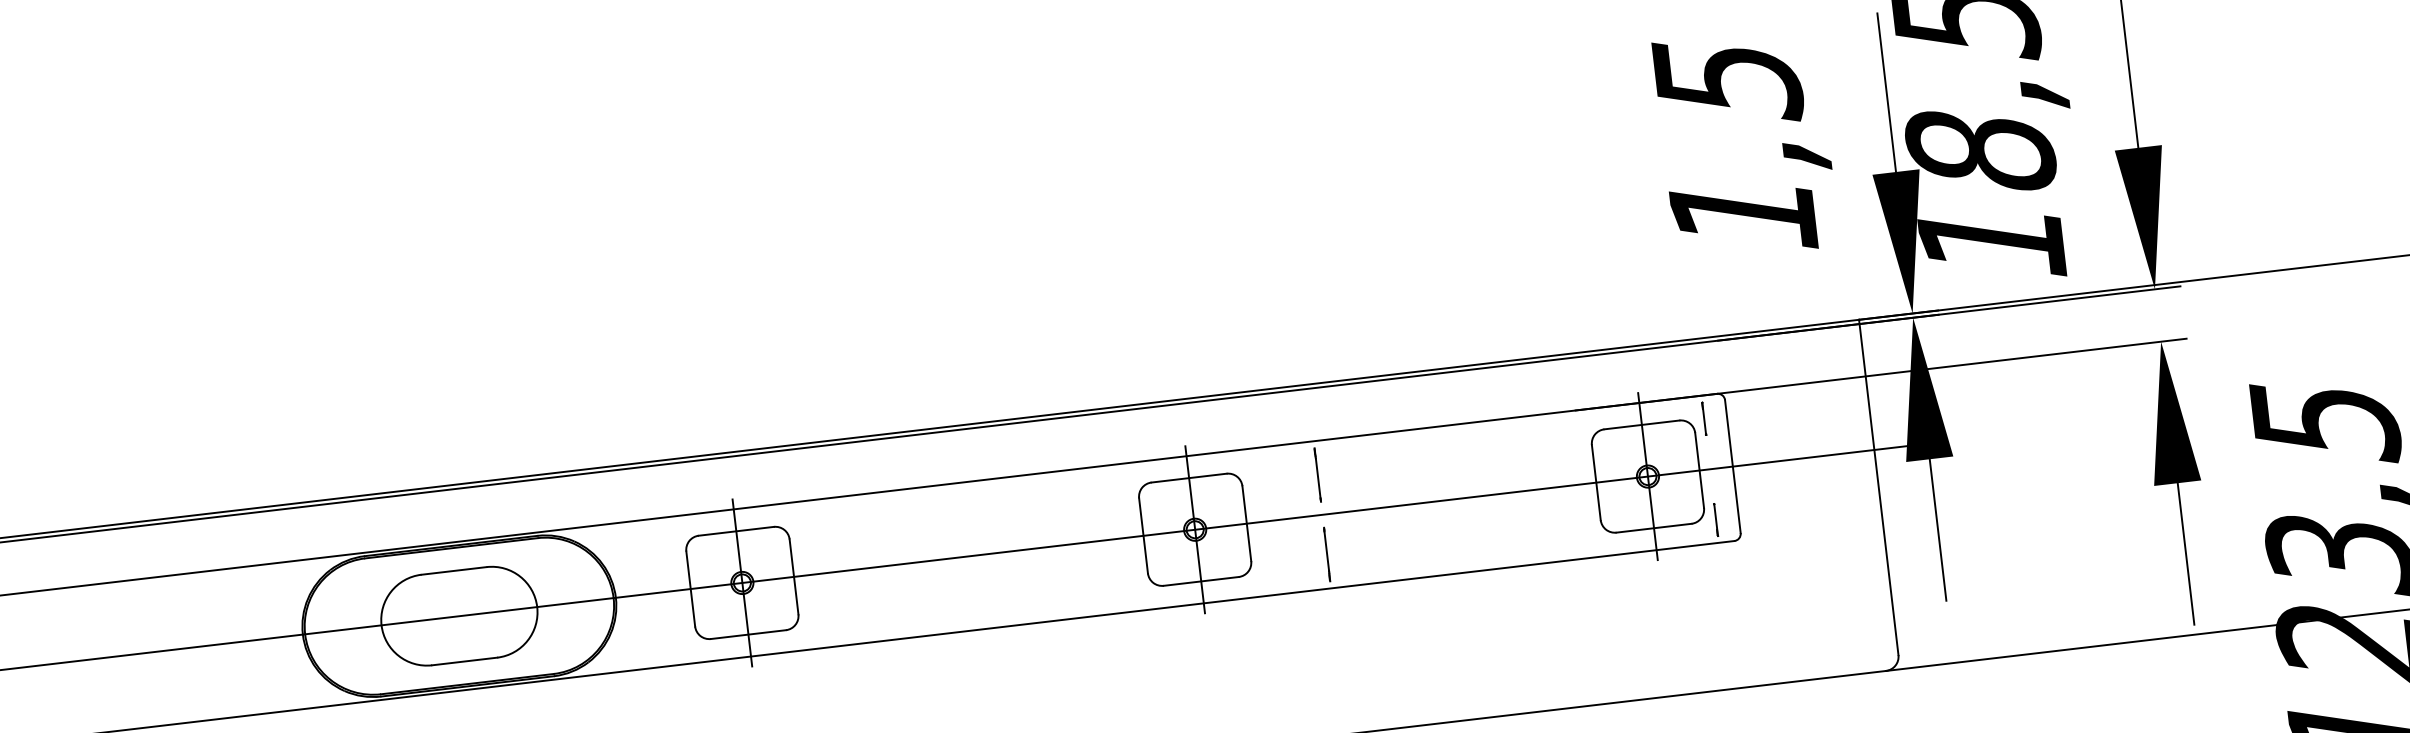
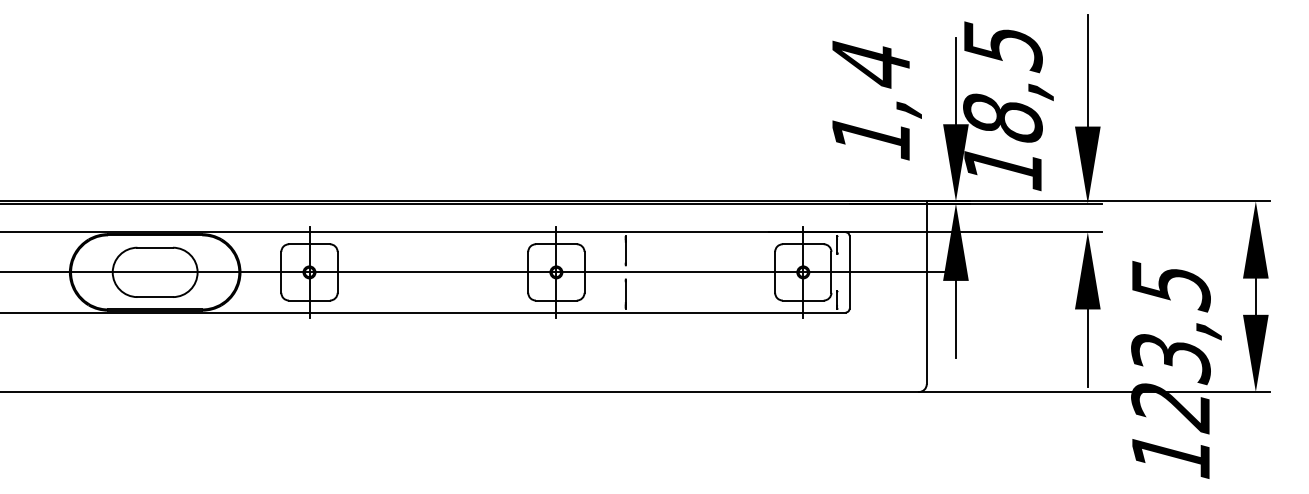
text: (1728, 82) -> (871, 65), 1,5 -> 1,4

